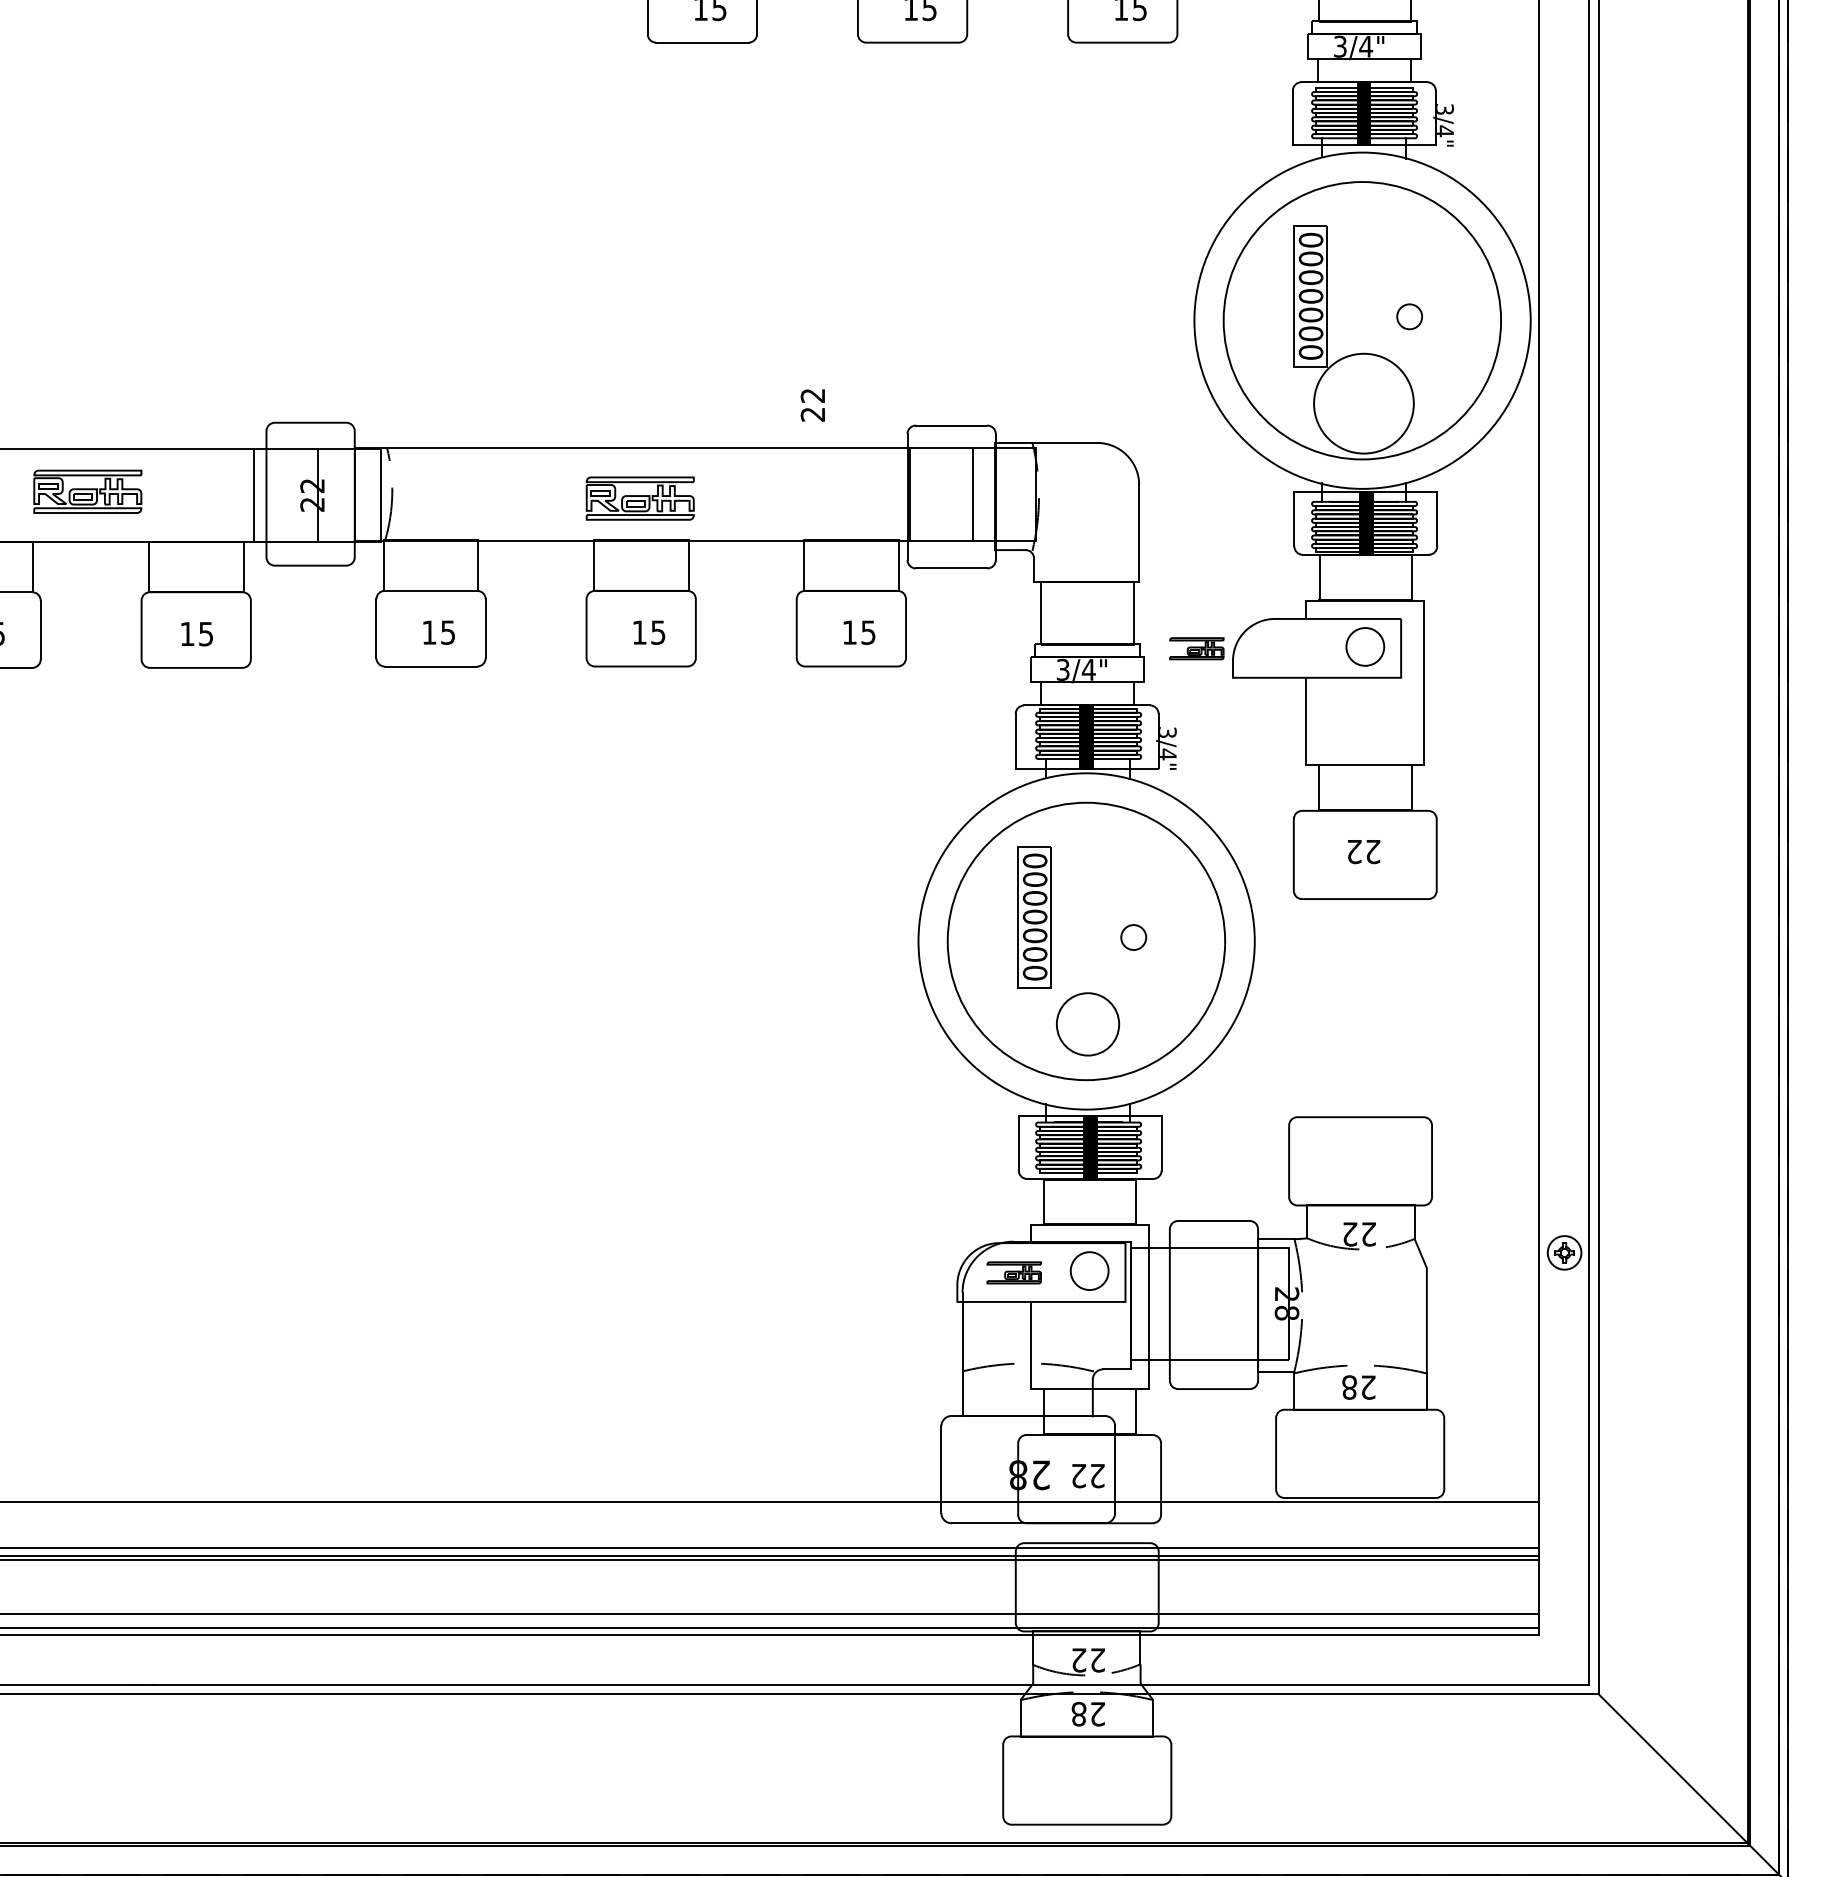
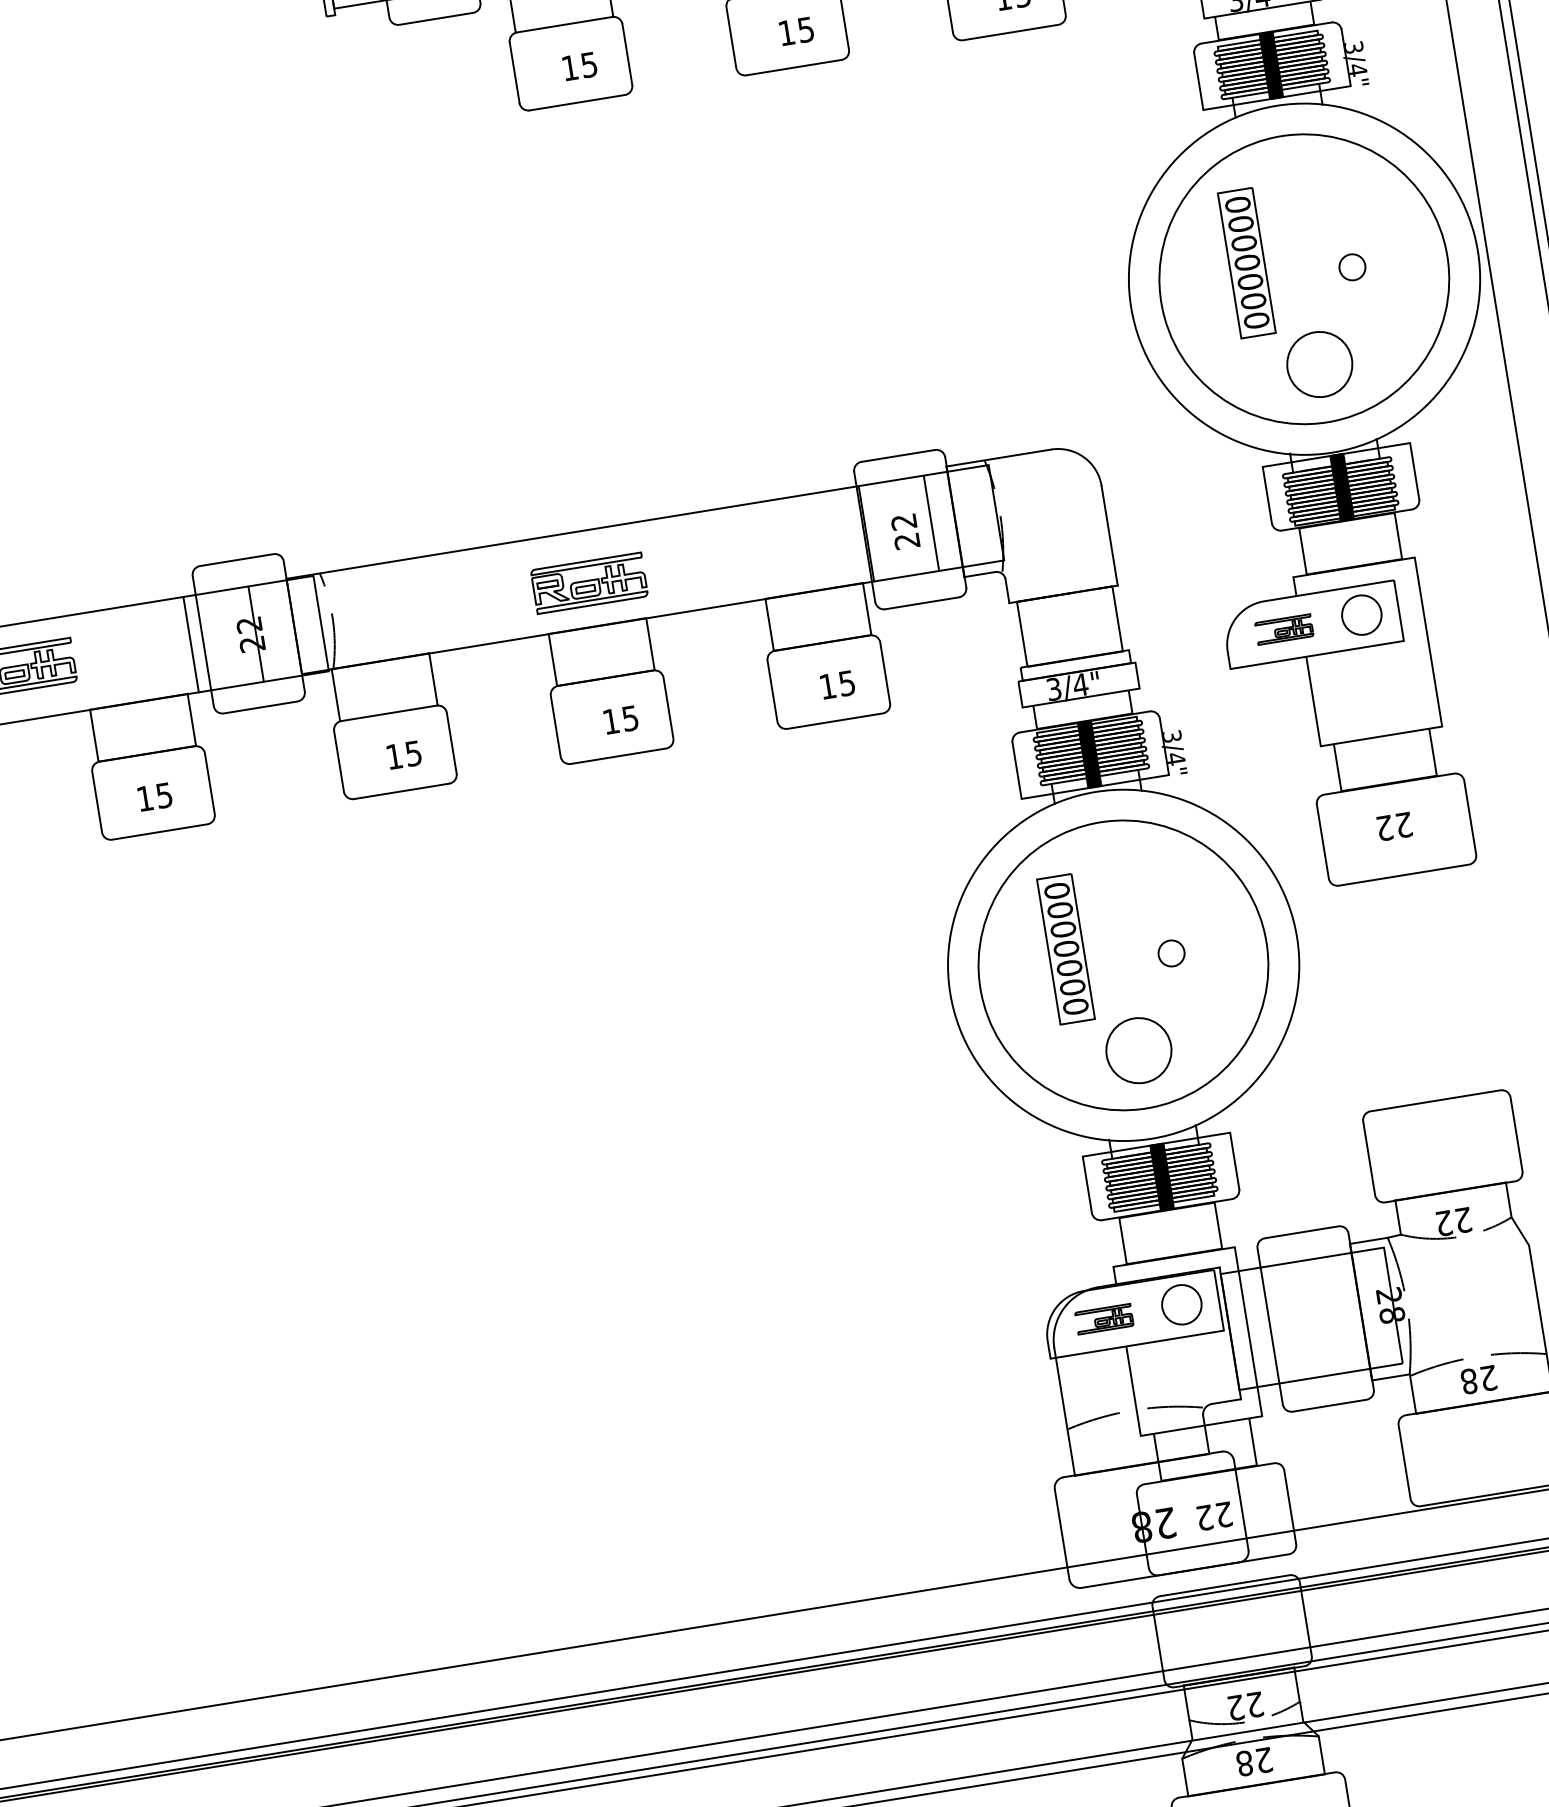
circle: (1363, 403) -> (1319, 364), size x0.62
text: (812, 405) -> (905, 532), moved
part: (1196, 648) -> (1283, 629), moved

